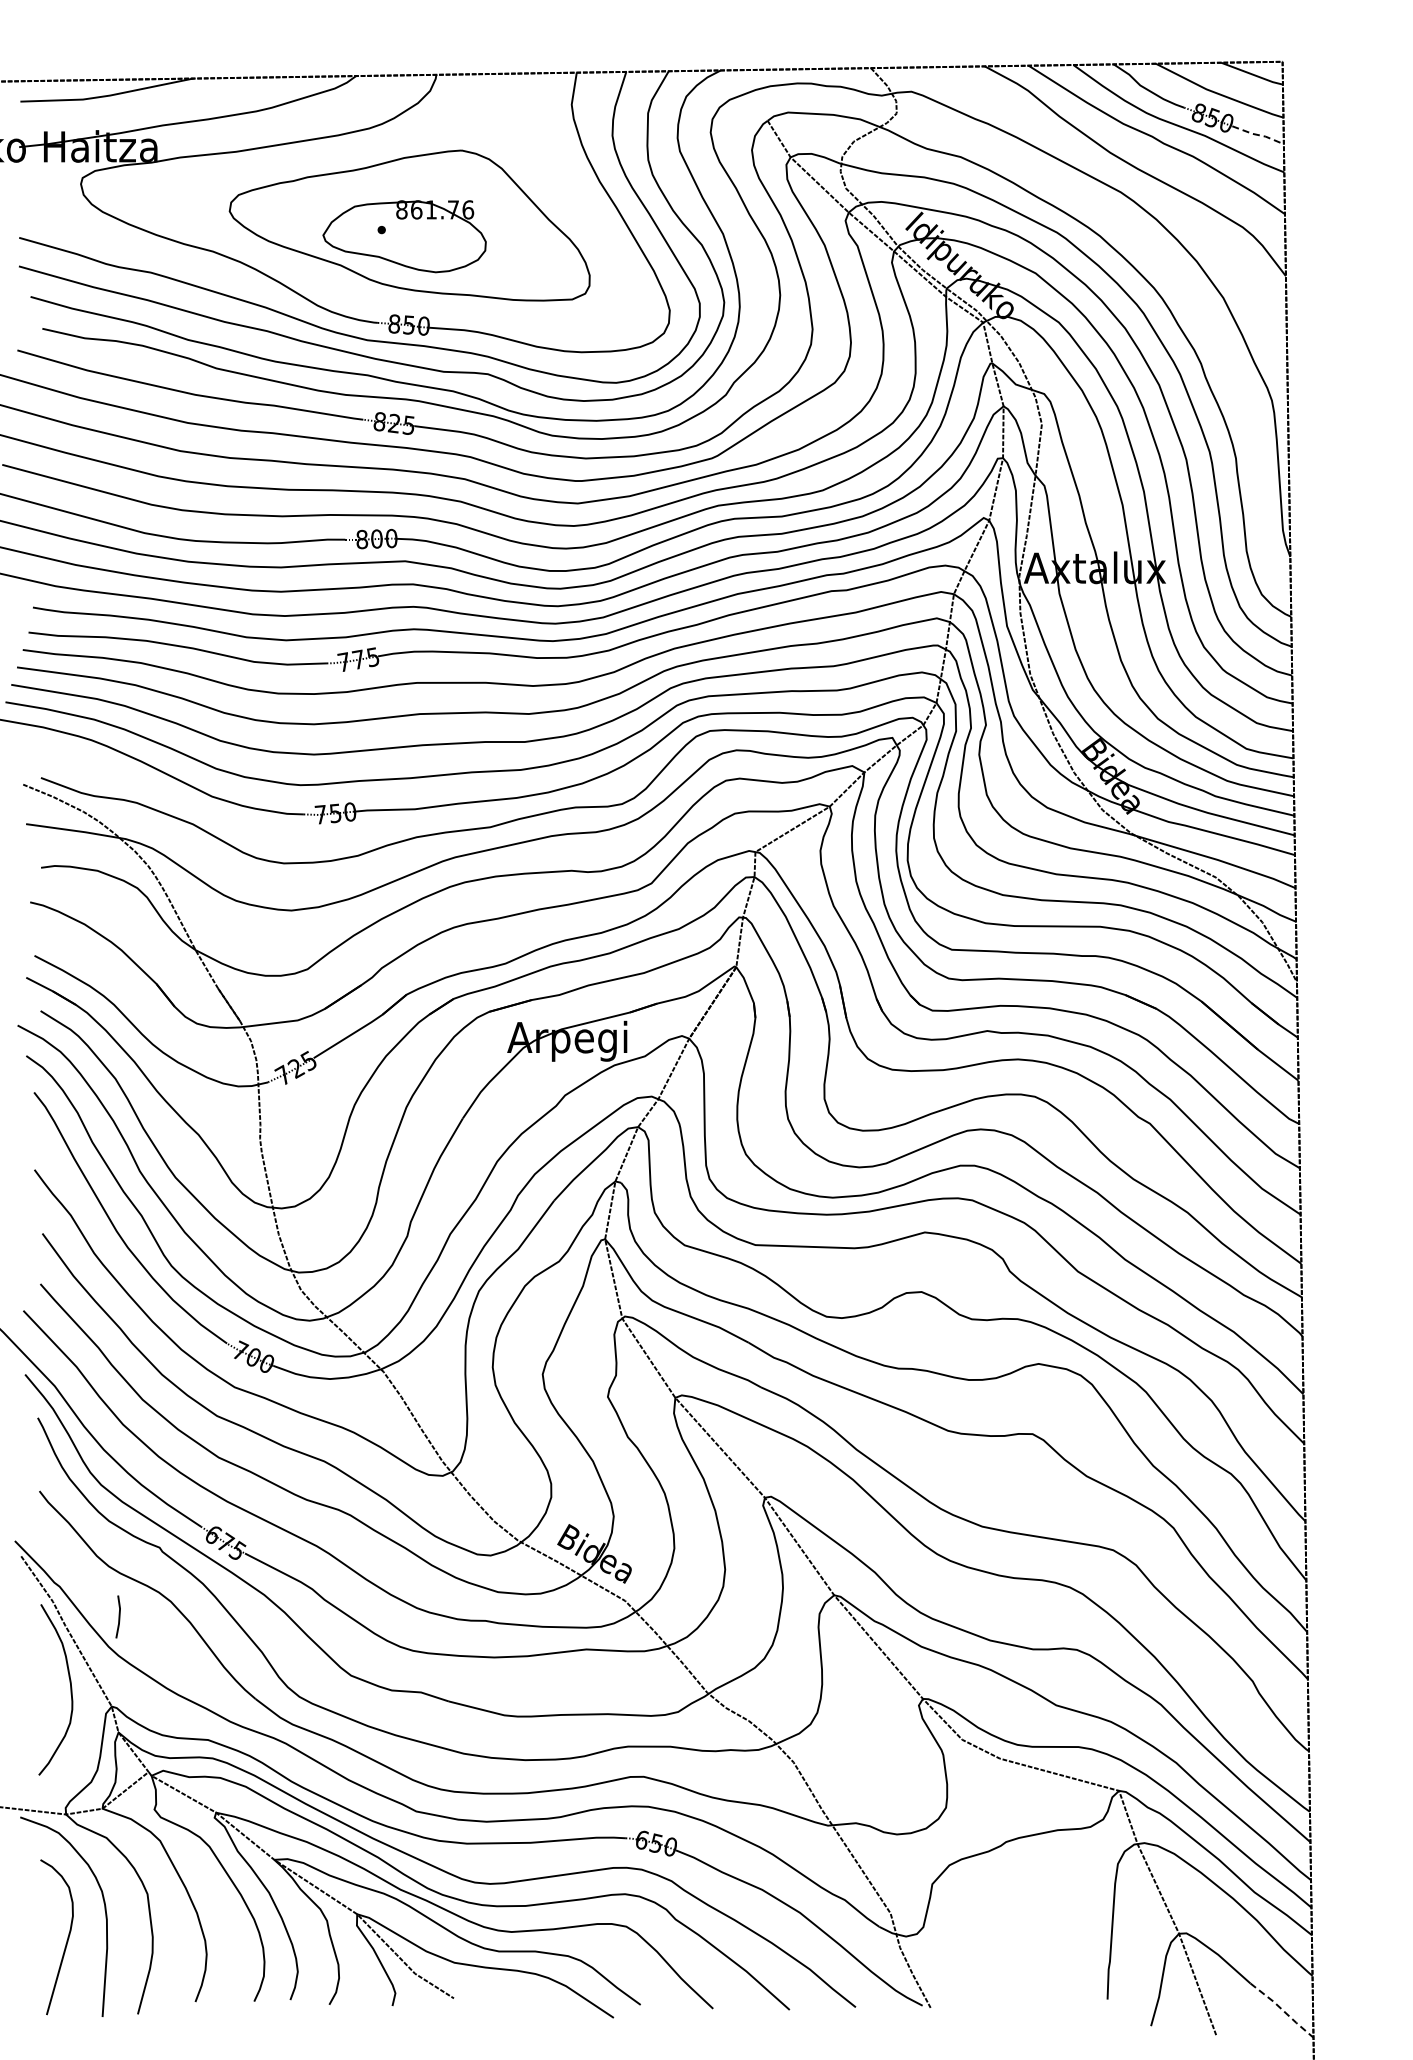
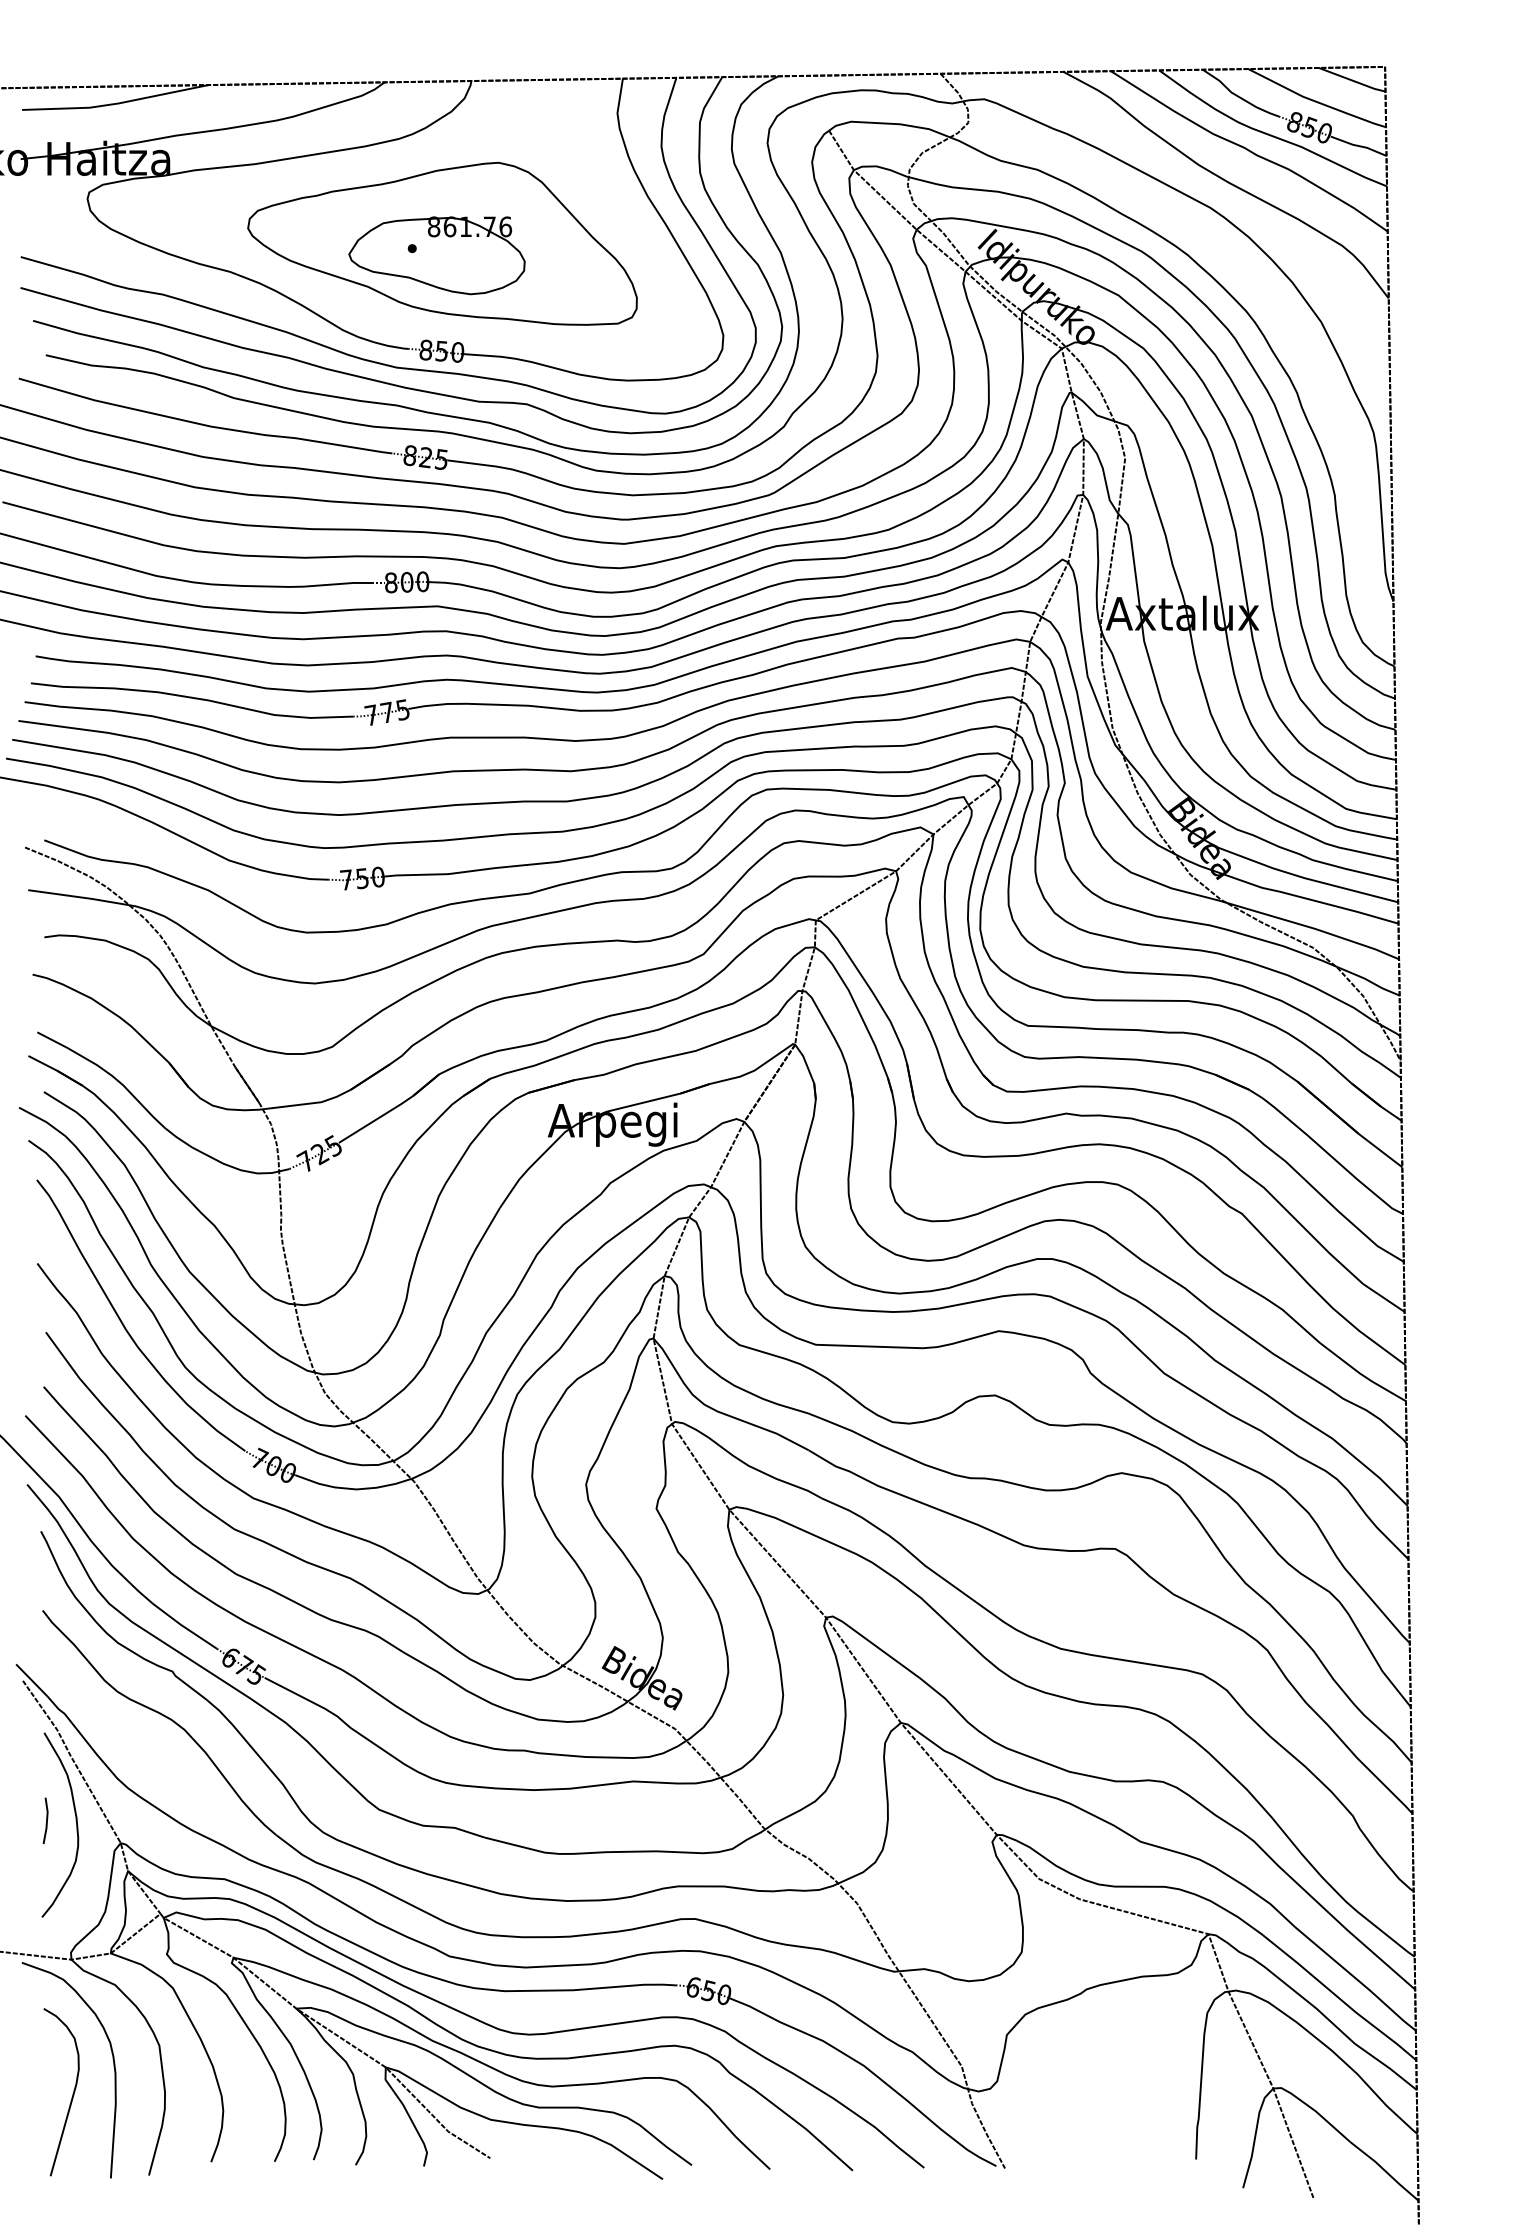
line: (1258, 135) -> (1359, 146), dashed -> solid
line: (118, 1616) -> (45, 1820), moved
line: (1282, 2010) -> (1385, 2171), dashed -> solid

